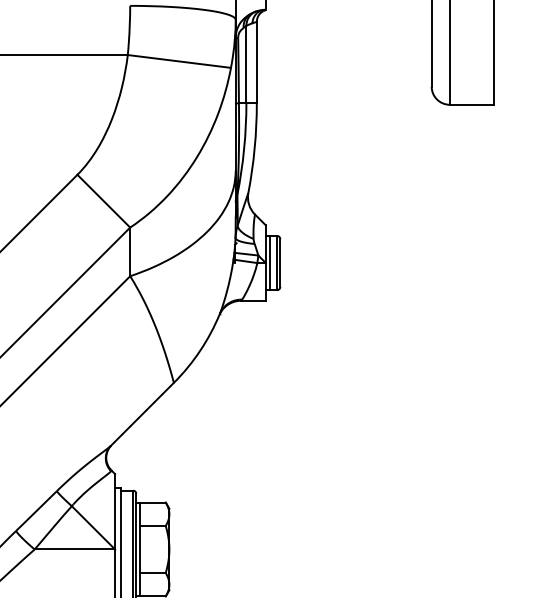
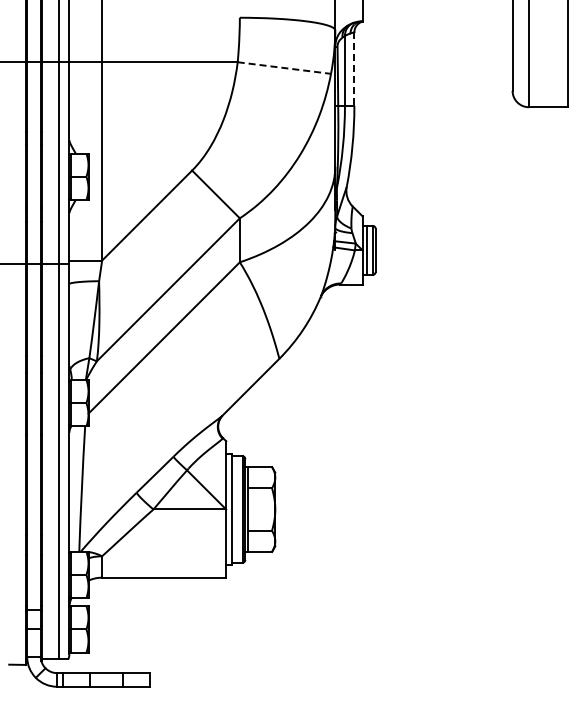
line: (179, 61) -> (284, 68), solid -> dashed
line: (256, 63) -> (354, 69), solid -> dashed

